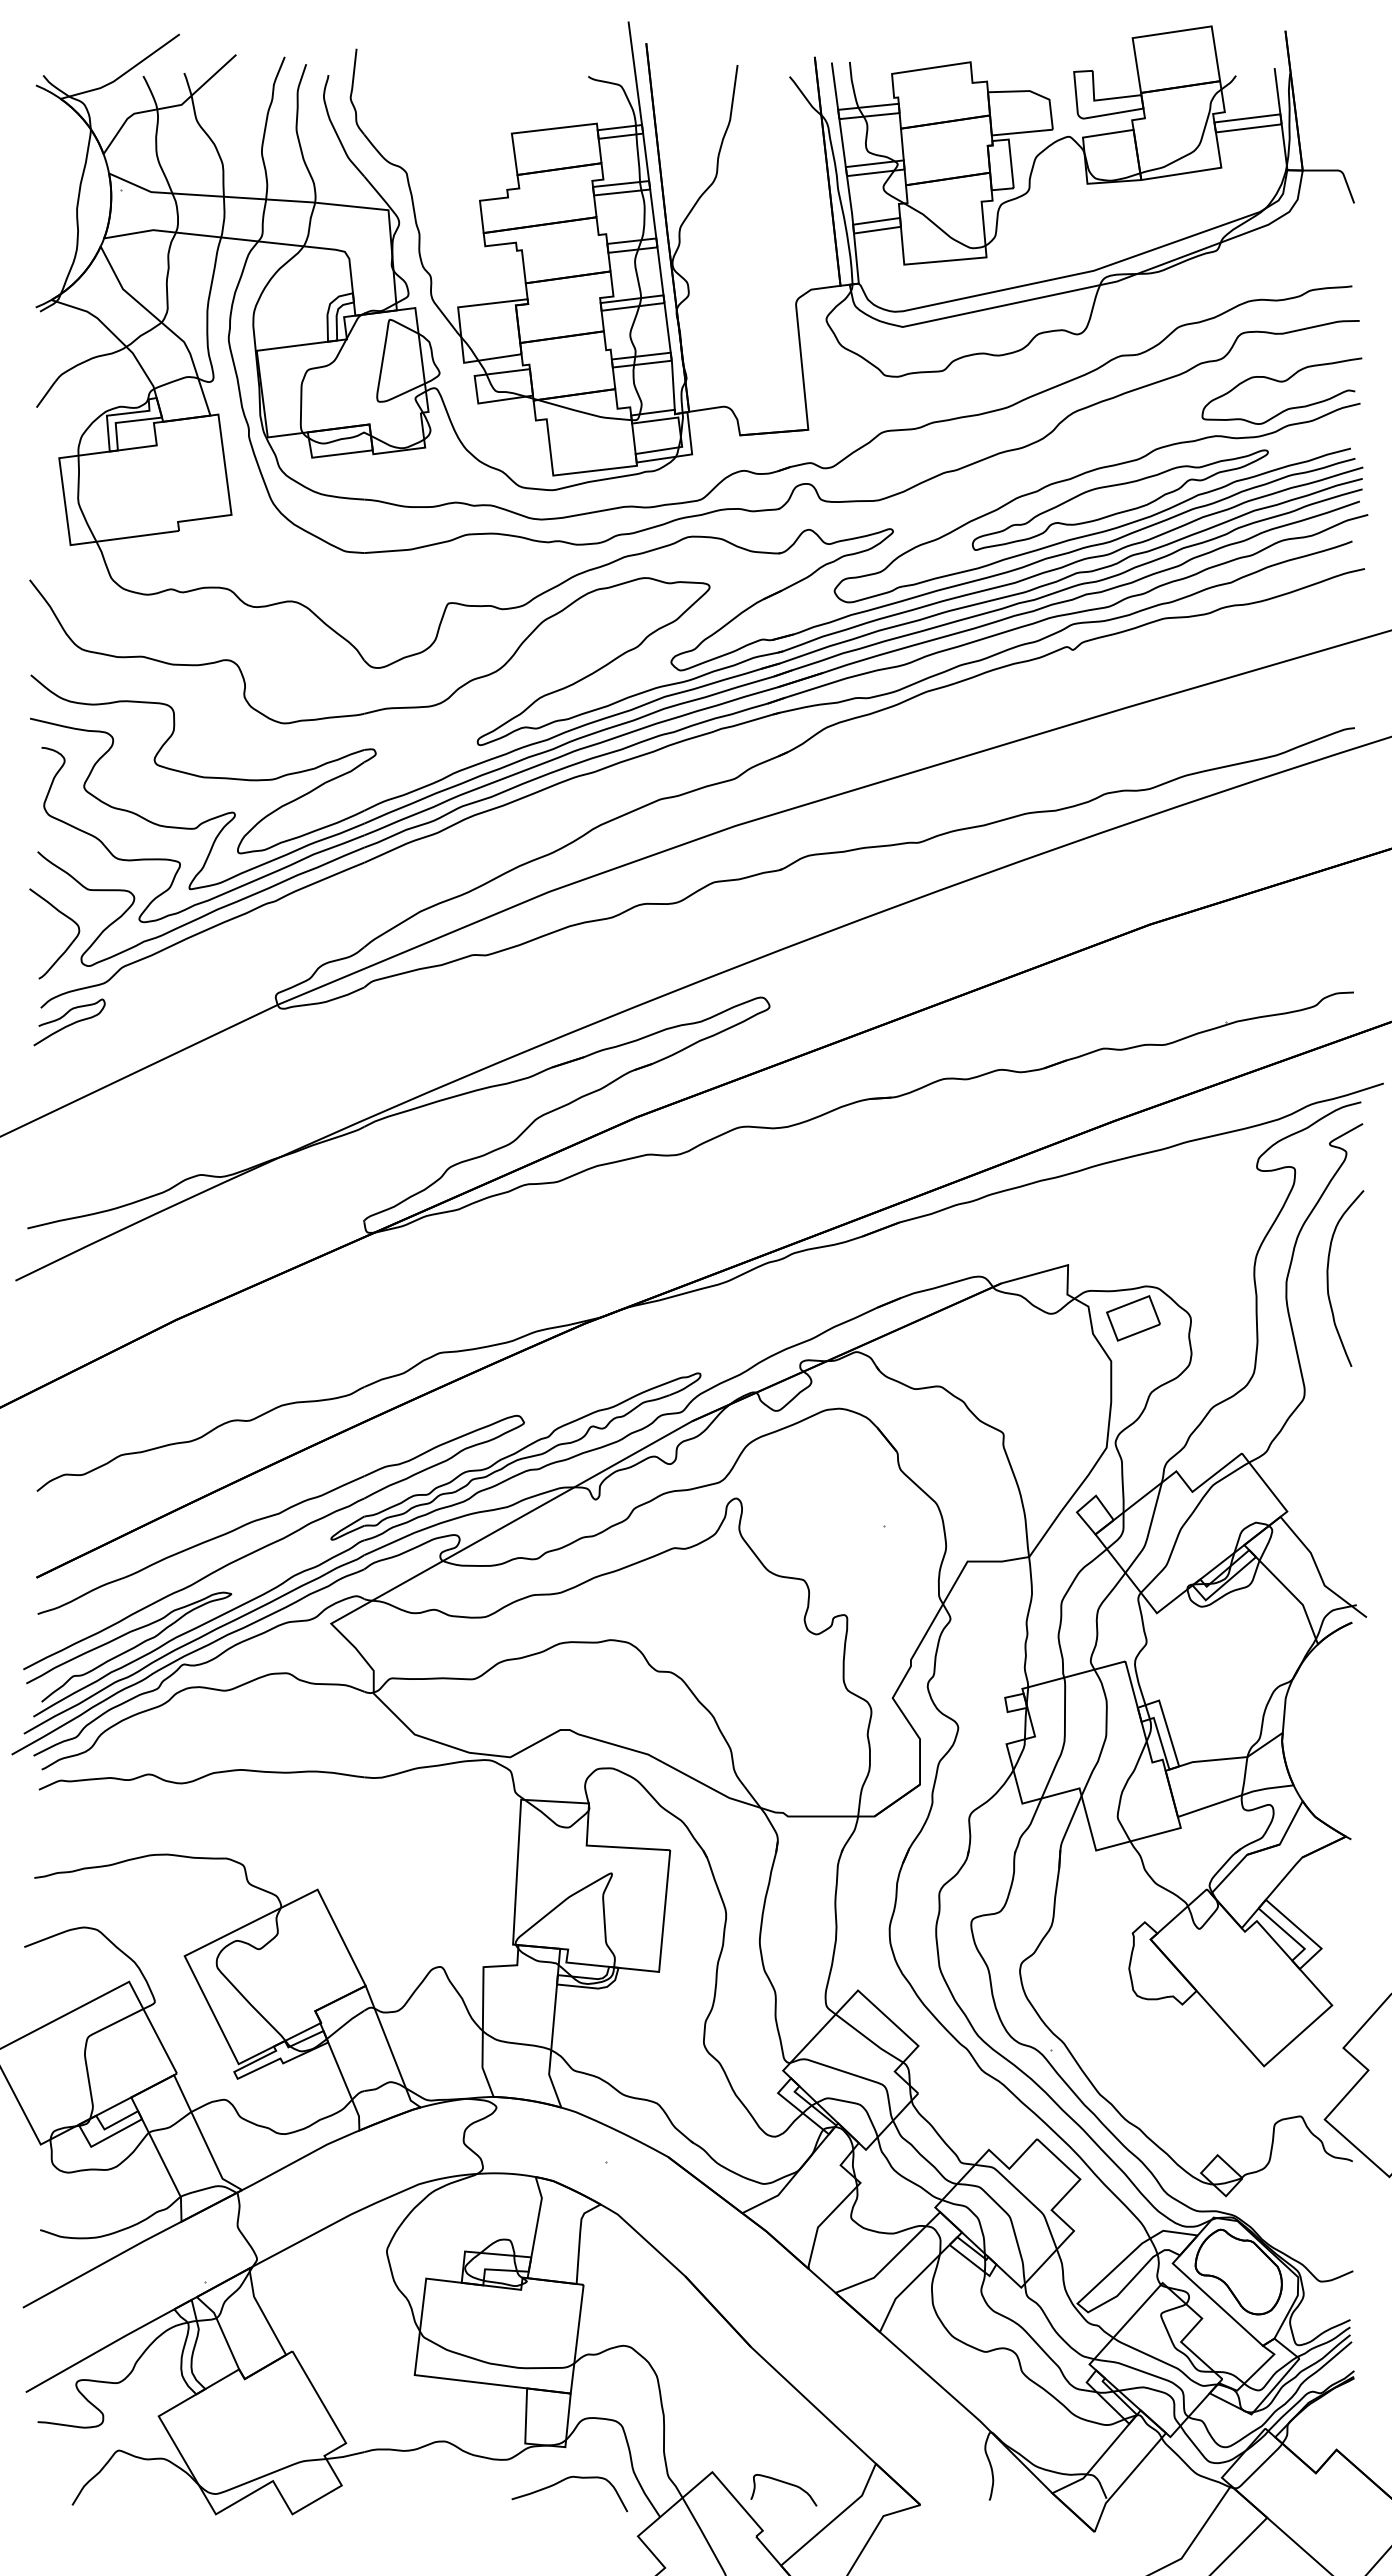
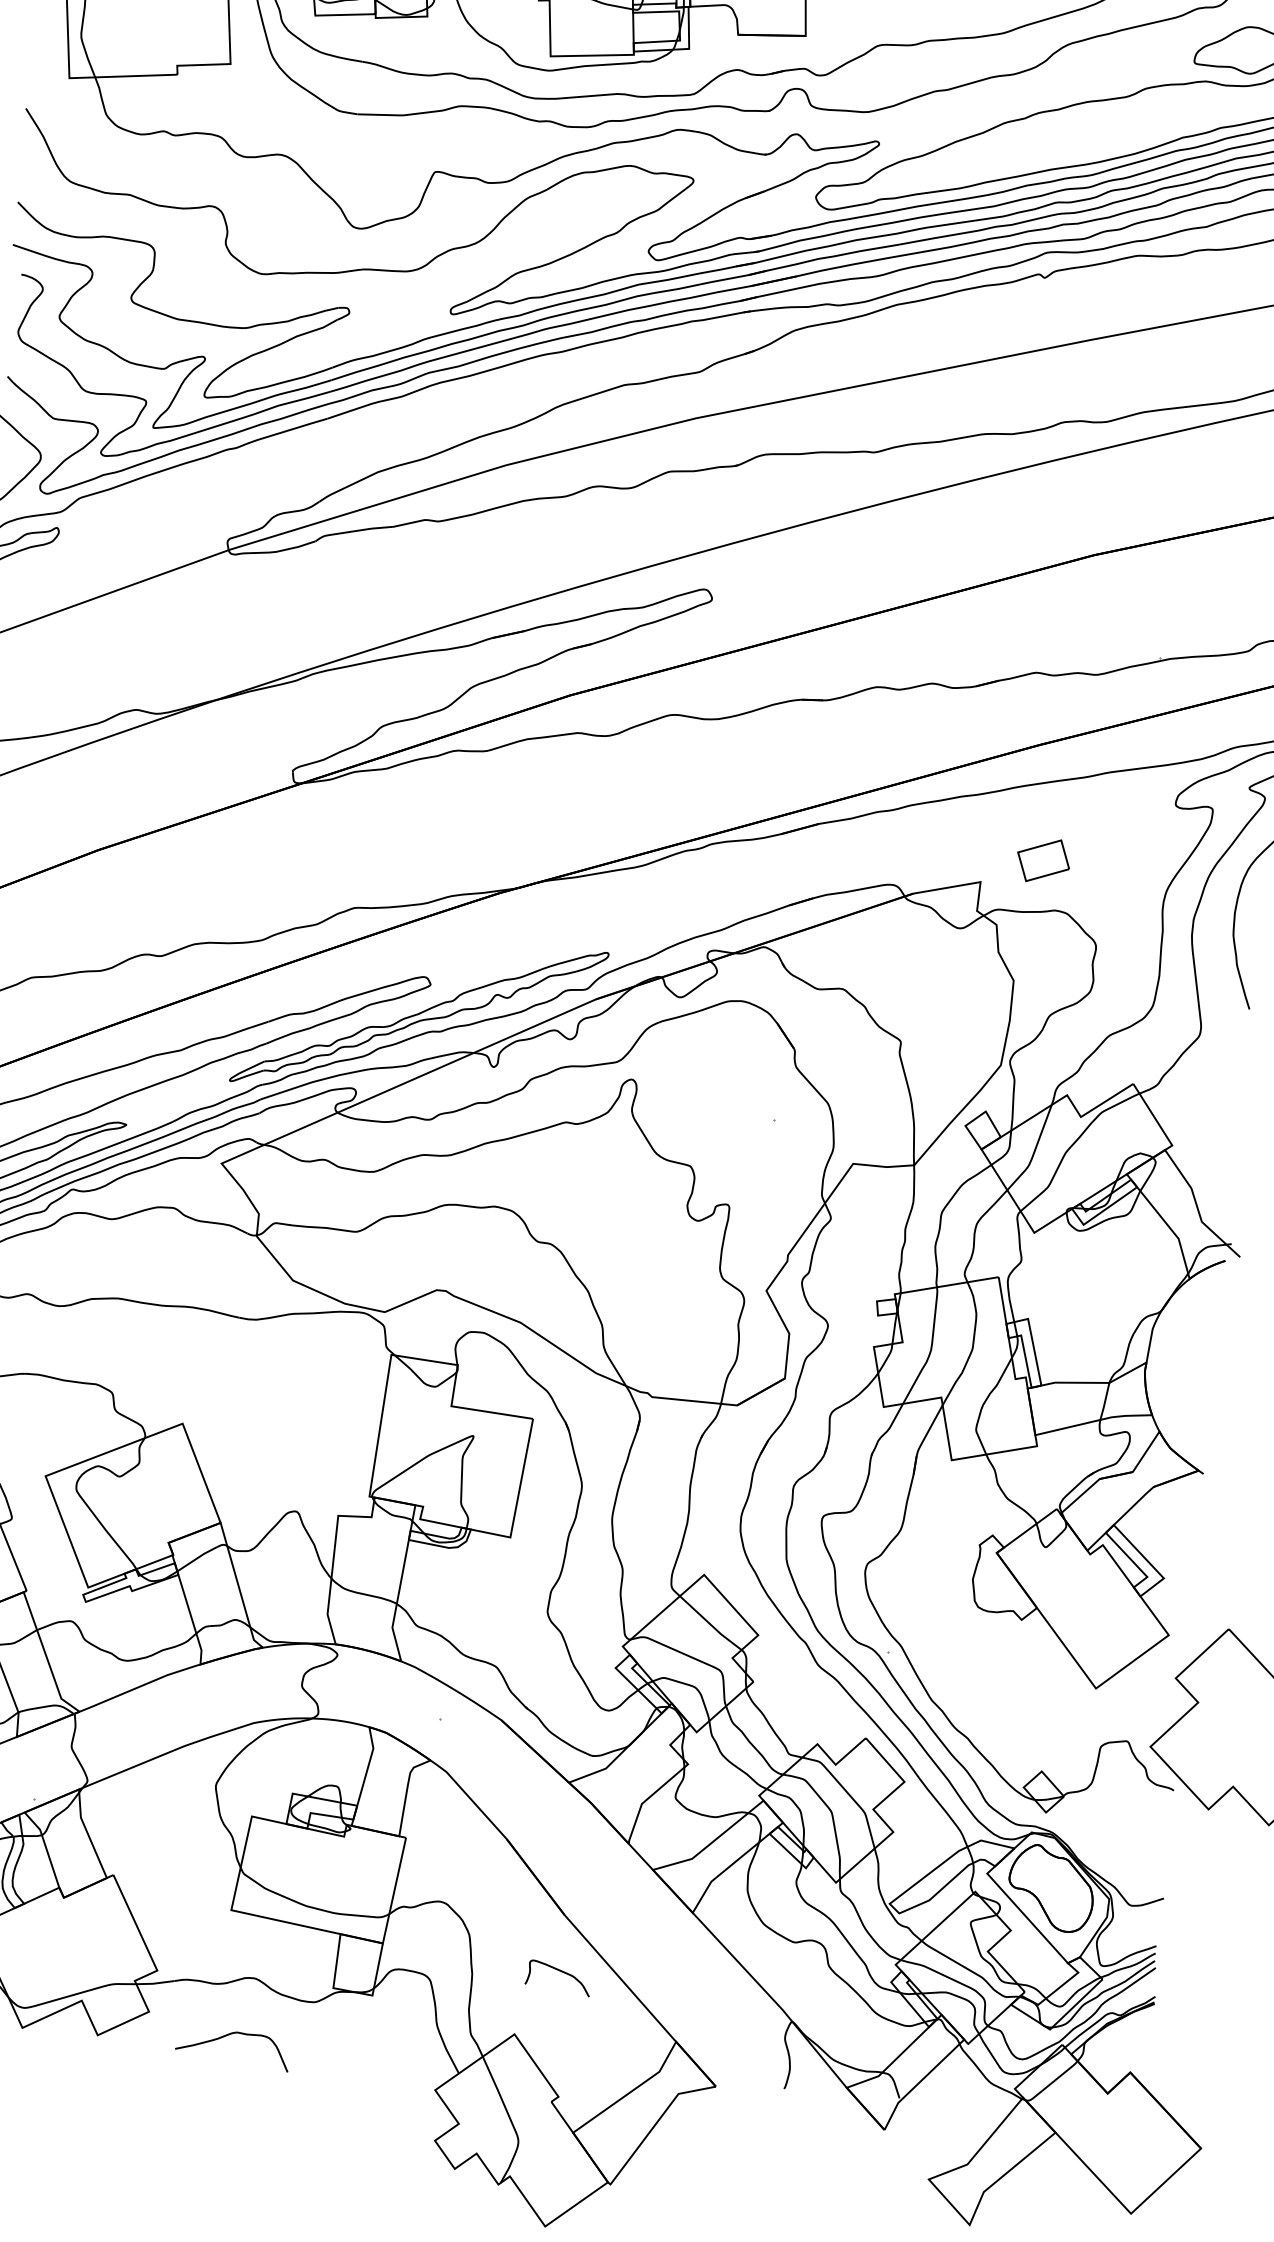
part: (1119, 499) -> (1104, 134), removed
part: (1133, 1318) -> (1043, 860), moved
curve: (563, 2481) -> (227, 2036), moved
curve: (784, 2483) -> (559, 1971), moved

